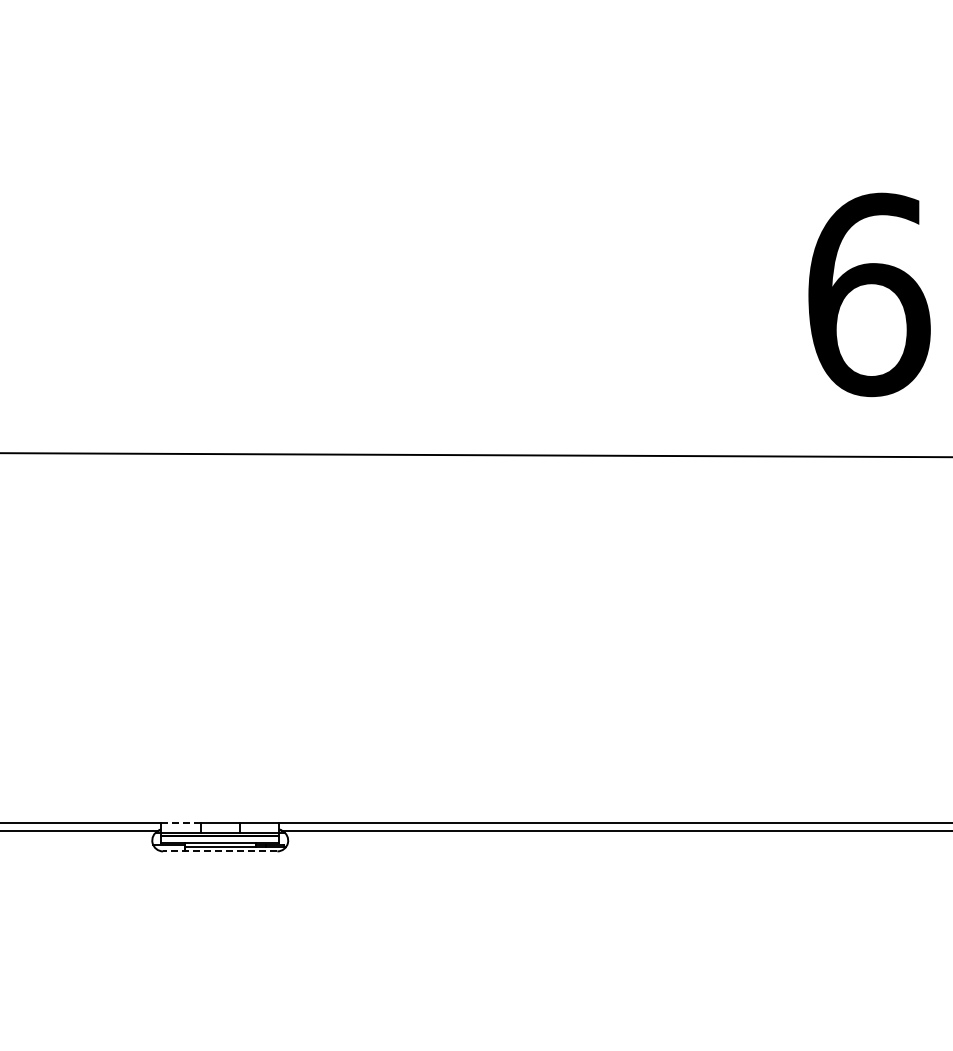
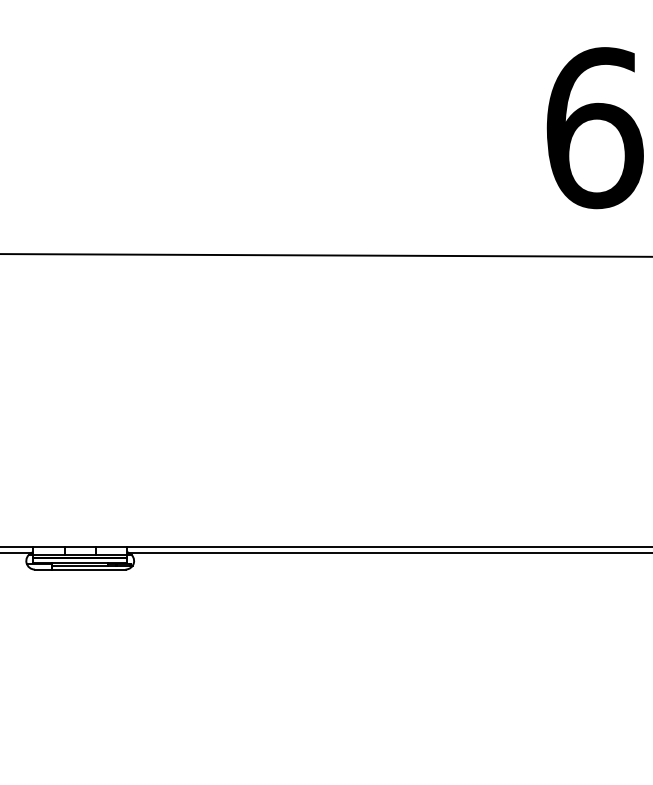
line: (180, 823) -> (48, 547), dashed -> solid
line: (219, 851) -> (79, 569), dashed -> solid

